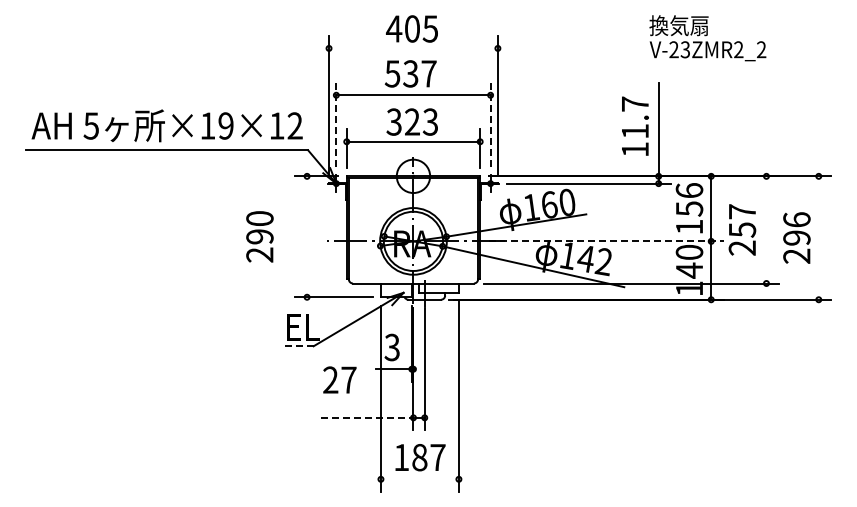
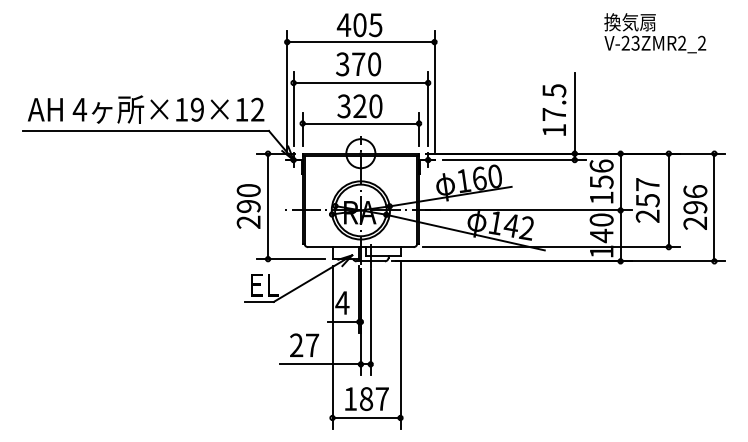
text: (707, 38) -> (654, 33), moved
line: (413, 48) -> (360, 42), added
text: (410, 73) -> (358, 63), 537 -> 370
text: (635, 117) -> (554, 102), 11.7 -> 17.5
text: (430, 121) -> (375, 105), 323 -> 320
line: (336, 124) -> (293, 108), dashed -> solid
line: (490, 124) -> (428, 108), dashed -> solid
text: (91, 125) -> (80, 109), 5 -> 4
line: (766, 229) -> (668, 200), added
text: (259, 236) -> (248, 206), moved
line: (307, 236) -> (268, 206), added
line: (818, 237) -> (714, 207), added
line: (606, 241) -> (529, 210), dashed -> solid
line: (296, 346) -> (258, 302), dashed -> solid
text: (392, 347) -> (342, 302), 3 -> 4
text: (339, 379) -> (304, 344), moved
line: (367, 417) -> (320, 364), dashed -> solid
line: (419, 479) -> (366, 418), added

